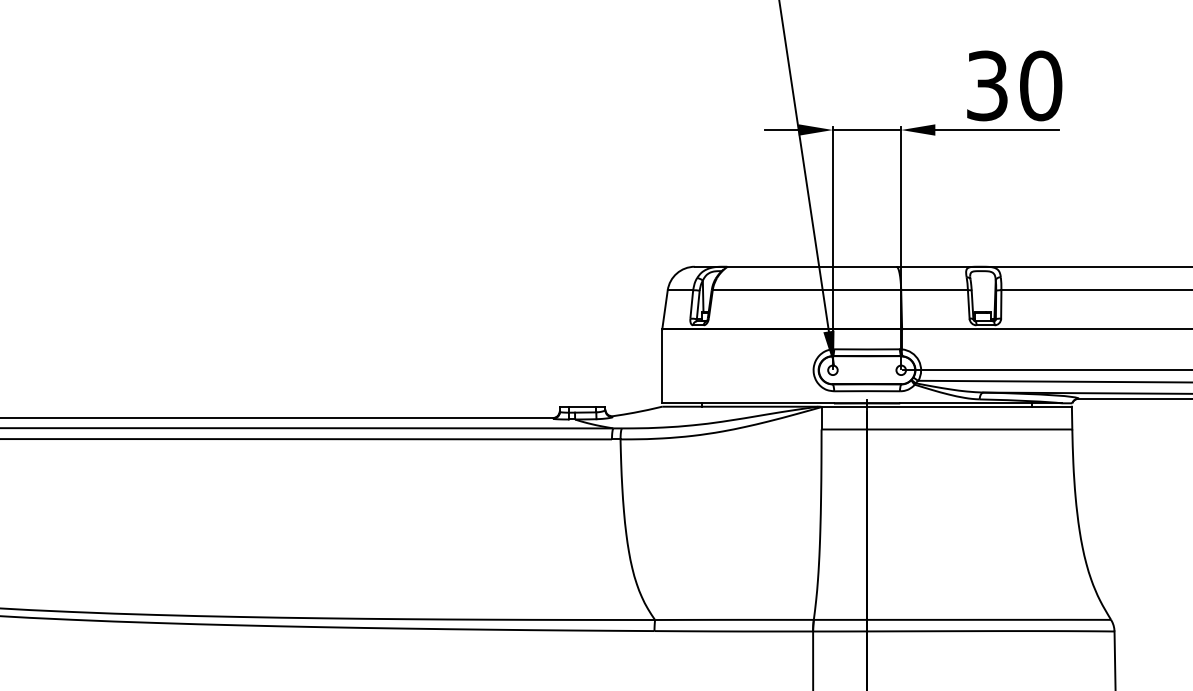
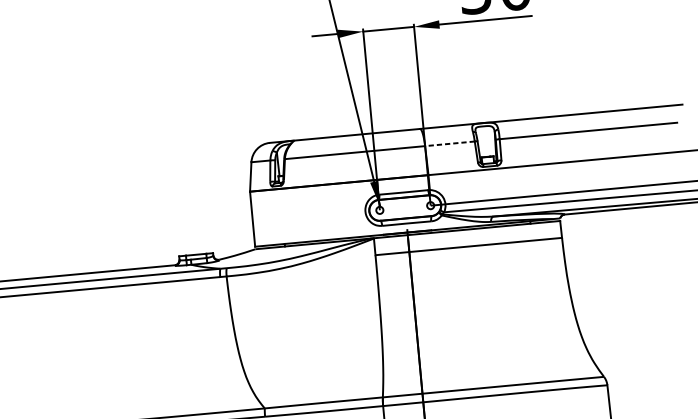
line: (934, 290) -> (449, 143), solid -> dashed

